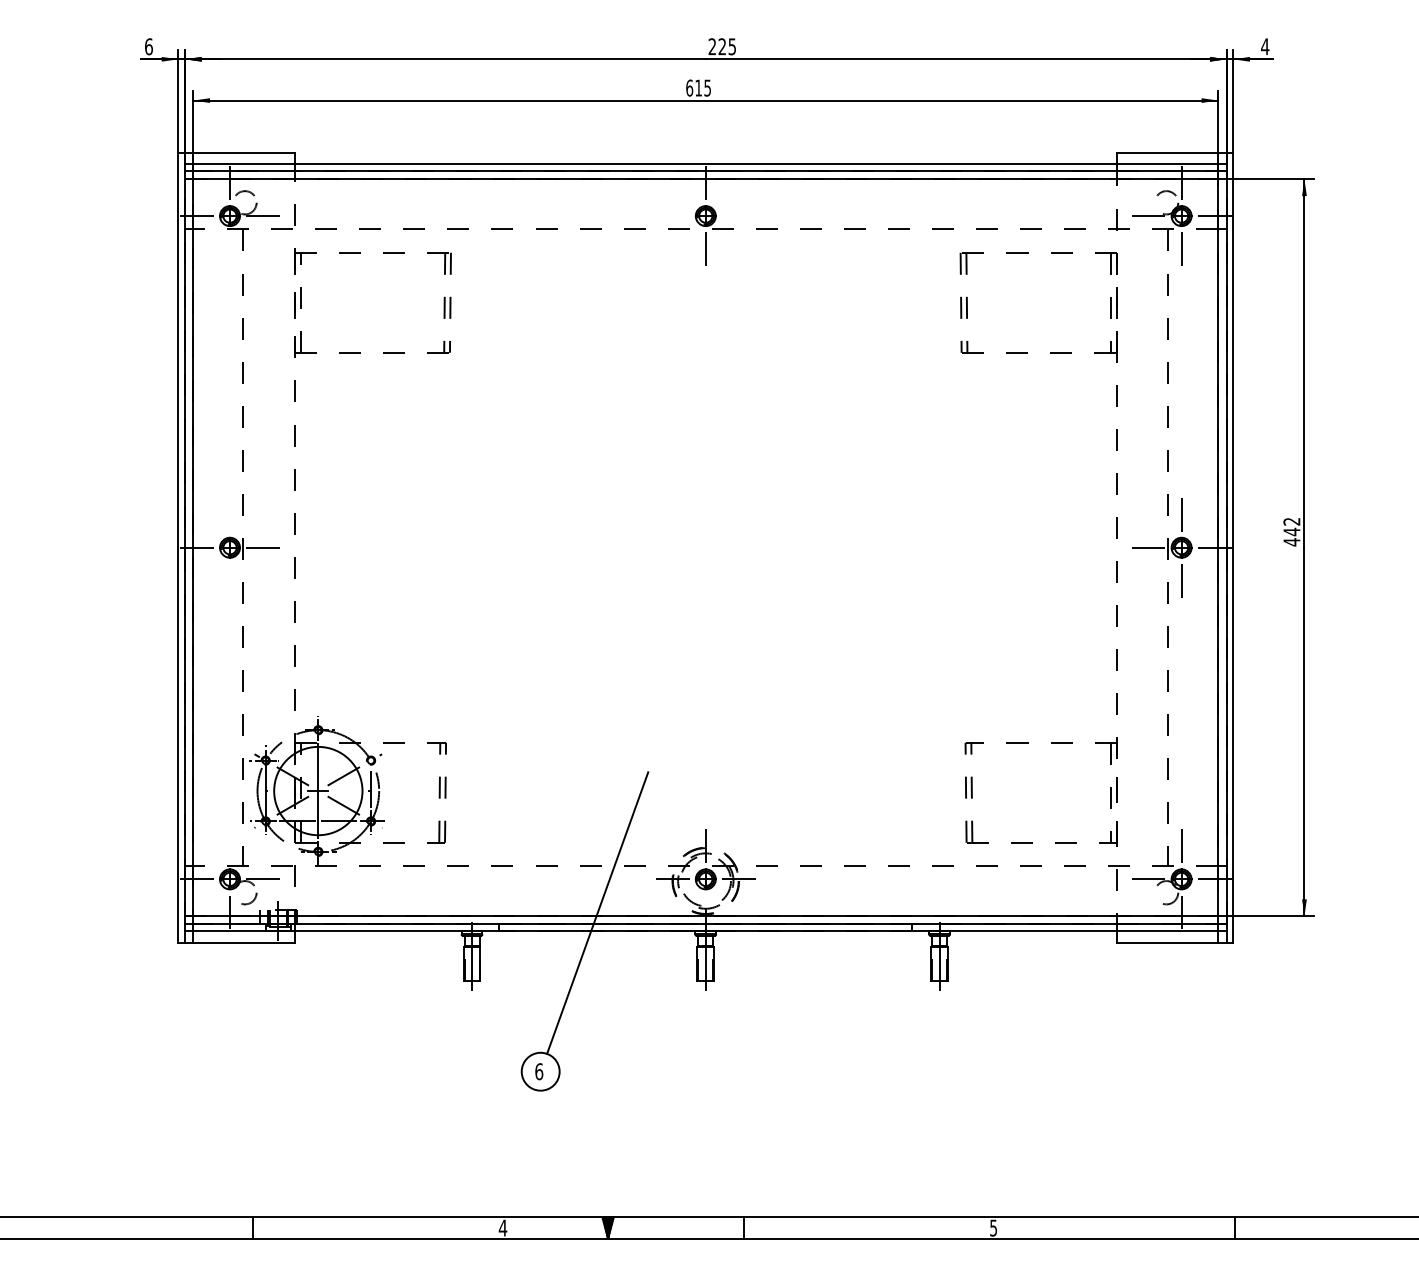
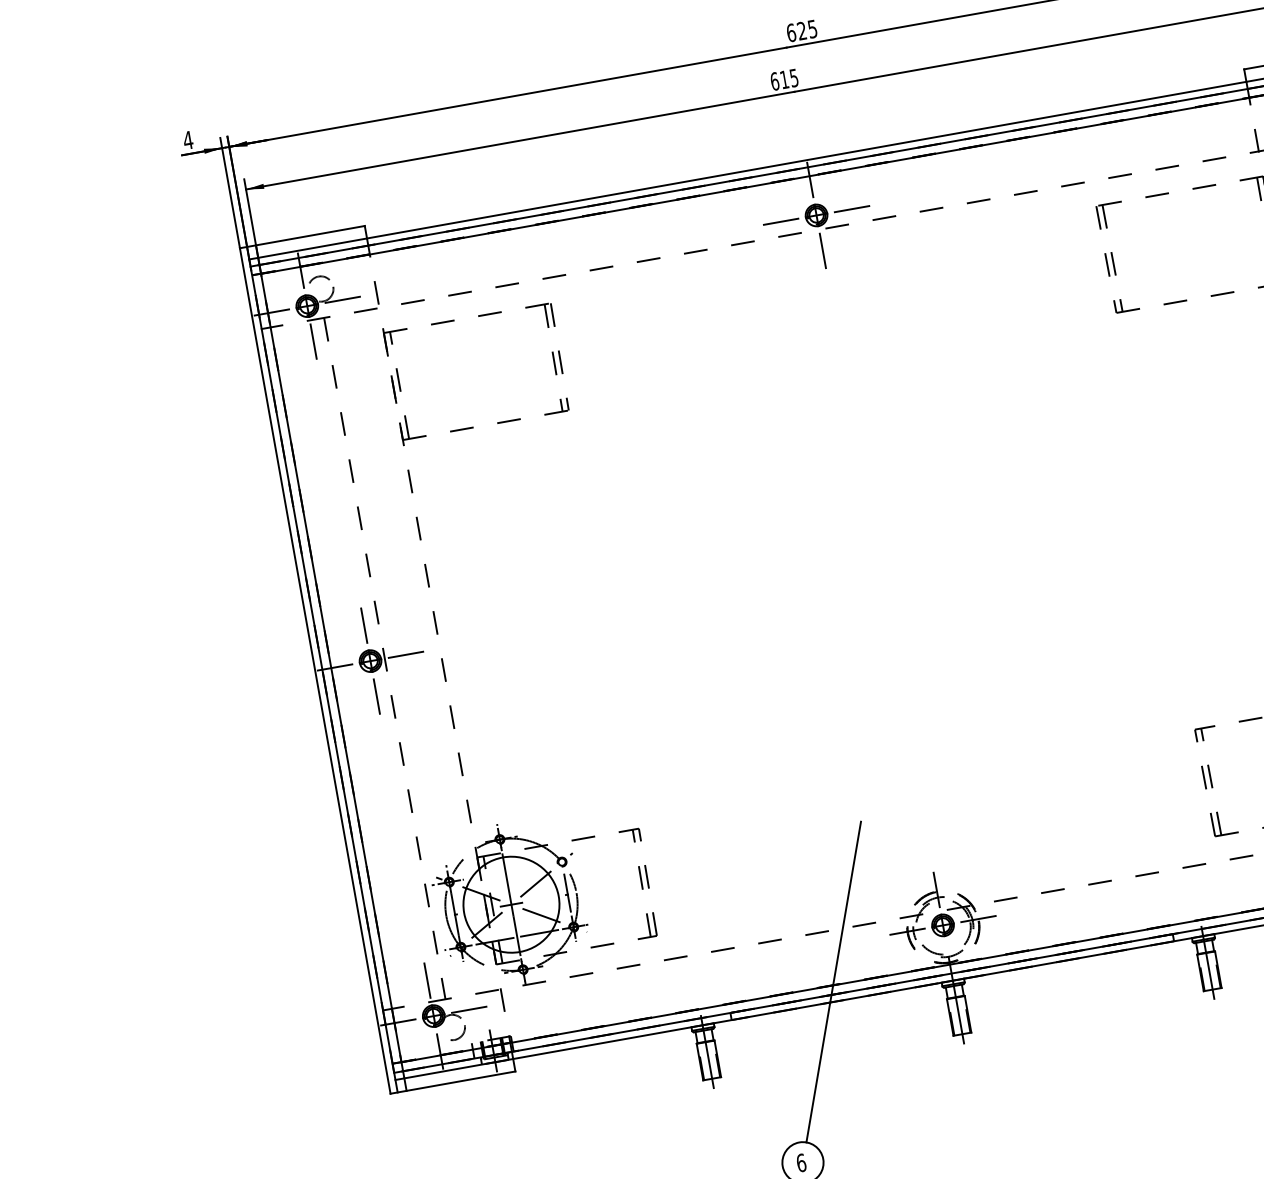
text: (148, 46) -> (187, 140), 6 -> 4
text: (712, 46) -> (791, 32), 225 -> 625
line: (672, 216) -> (781, 222), added
line: (738, 216) -> (851, 209), added
line: (230, 249) -> (314, 341), added
line: (230, 514) -> (364, 625), added
line: (230, 580) -> (377, 696), added
line: (230, 846) -> (428, 980), added

